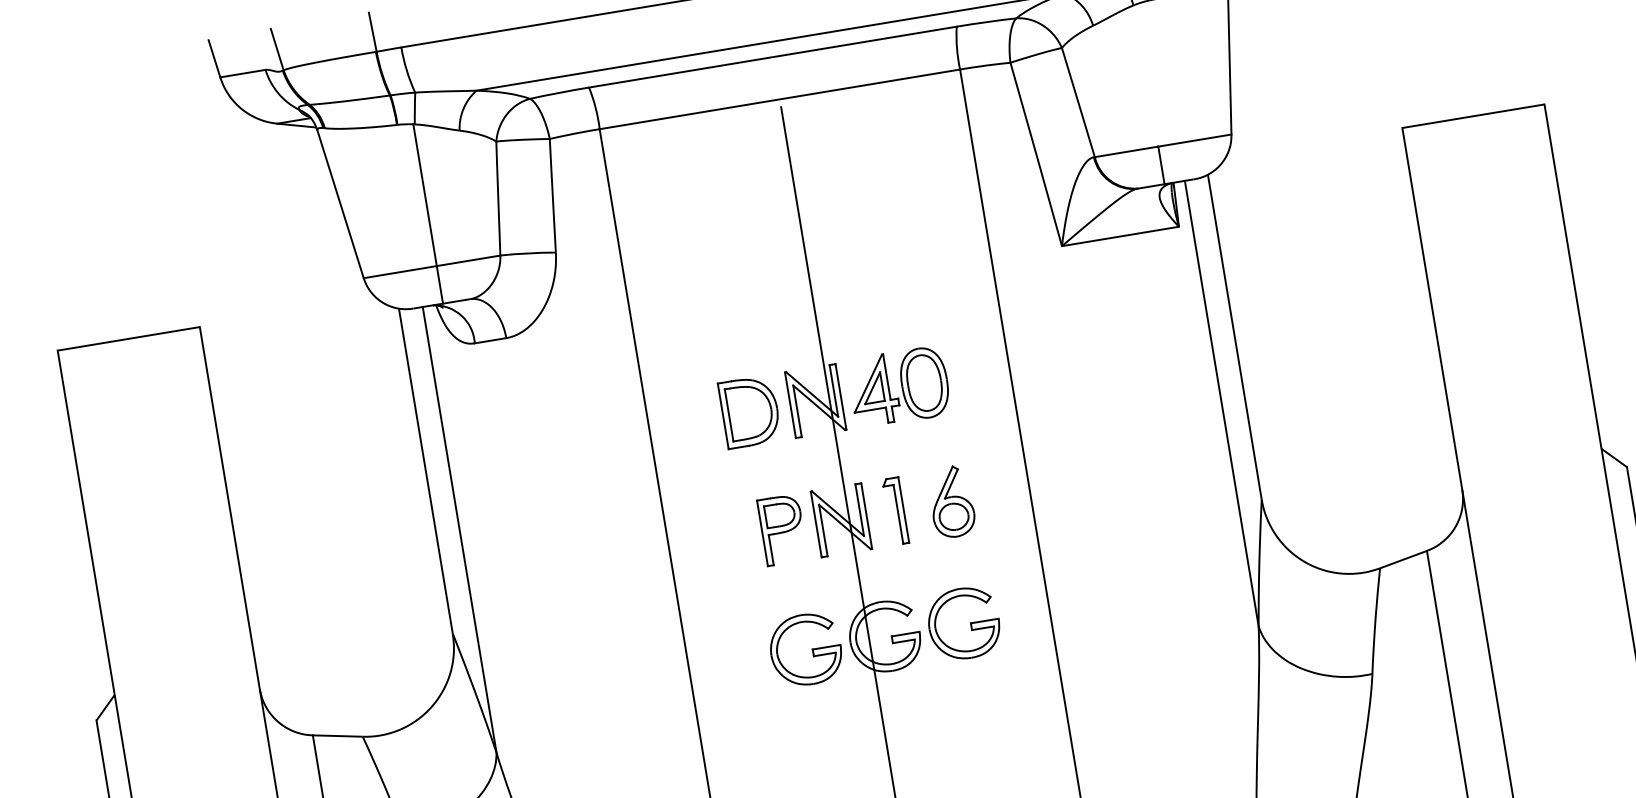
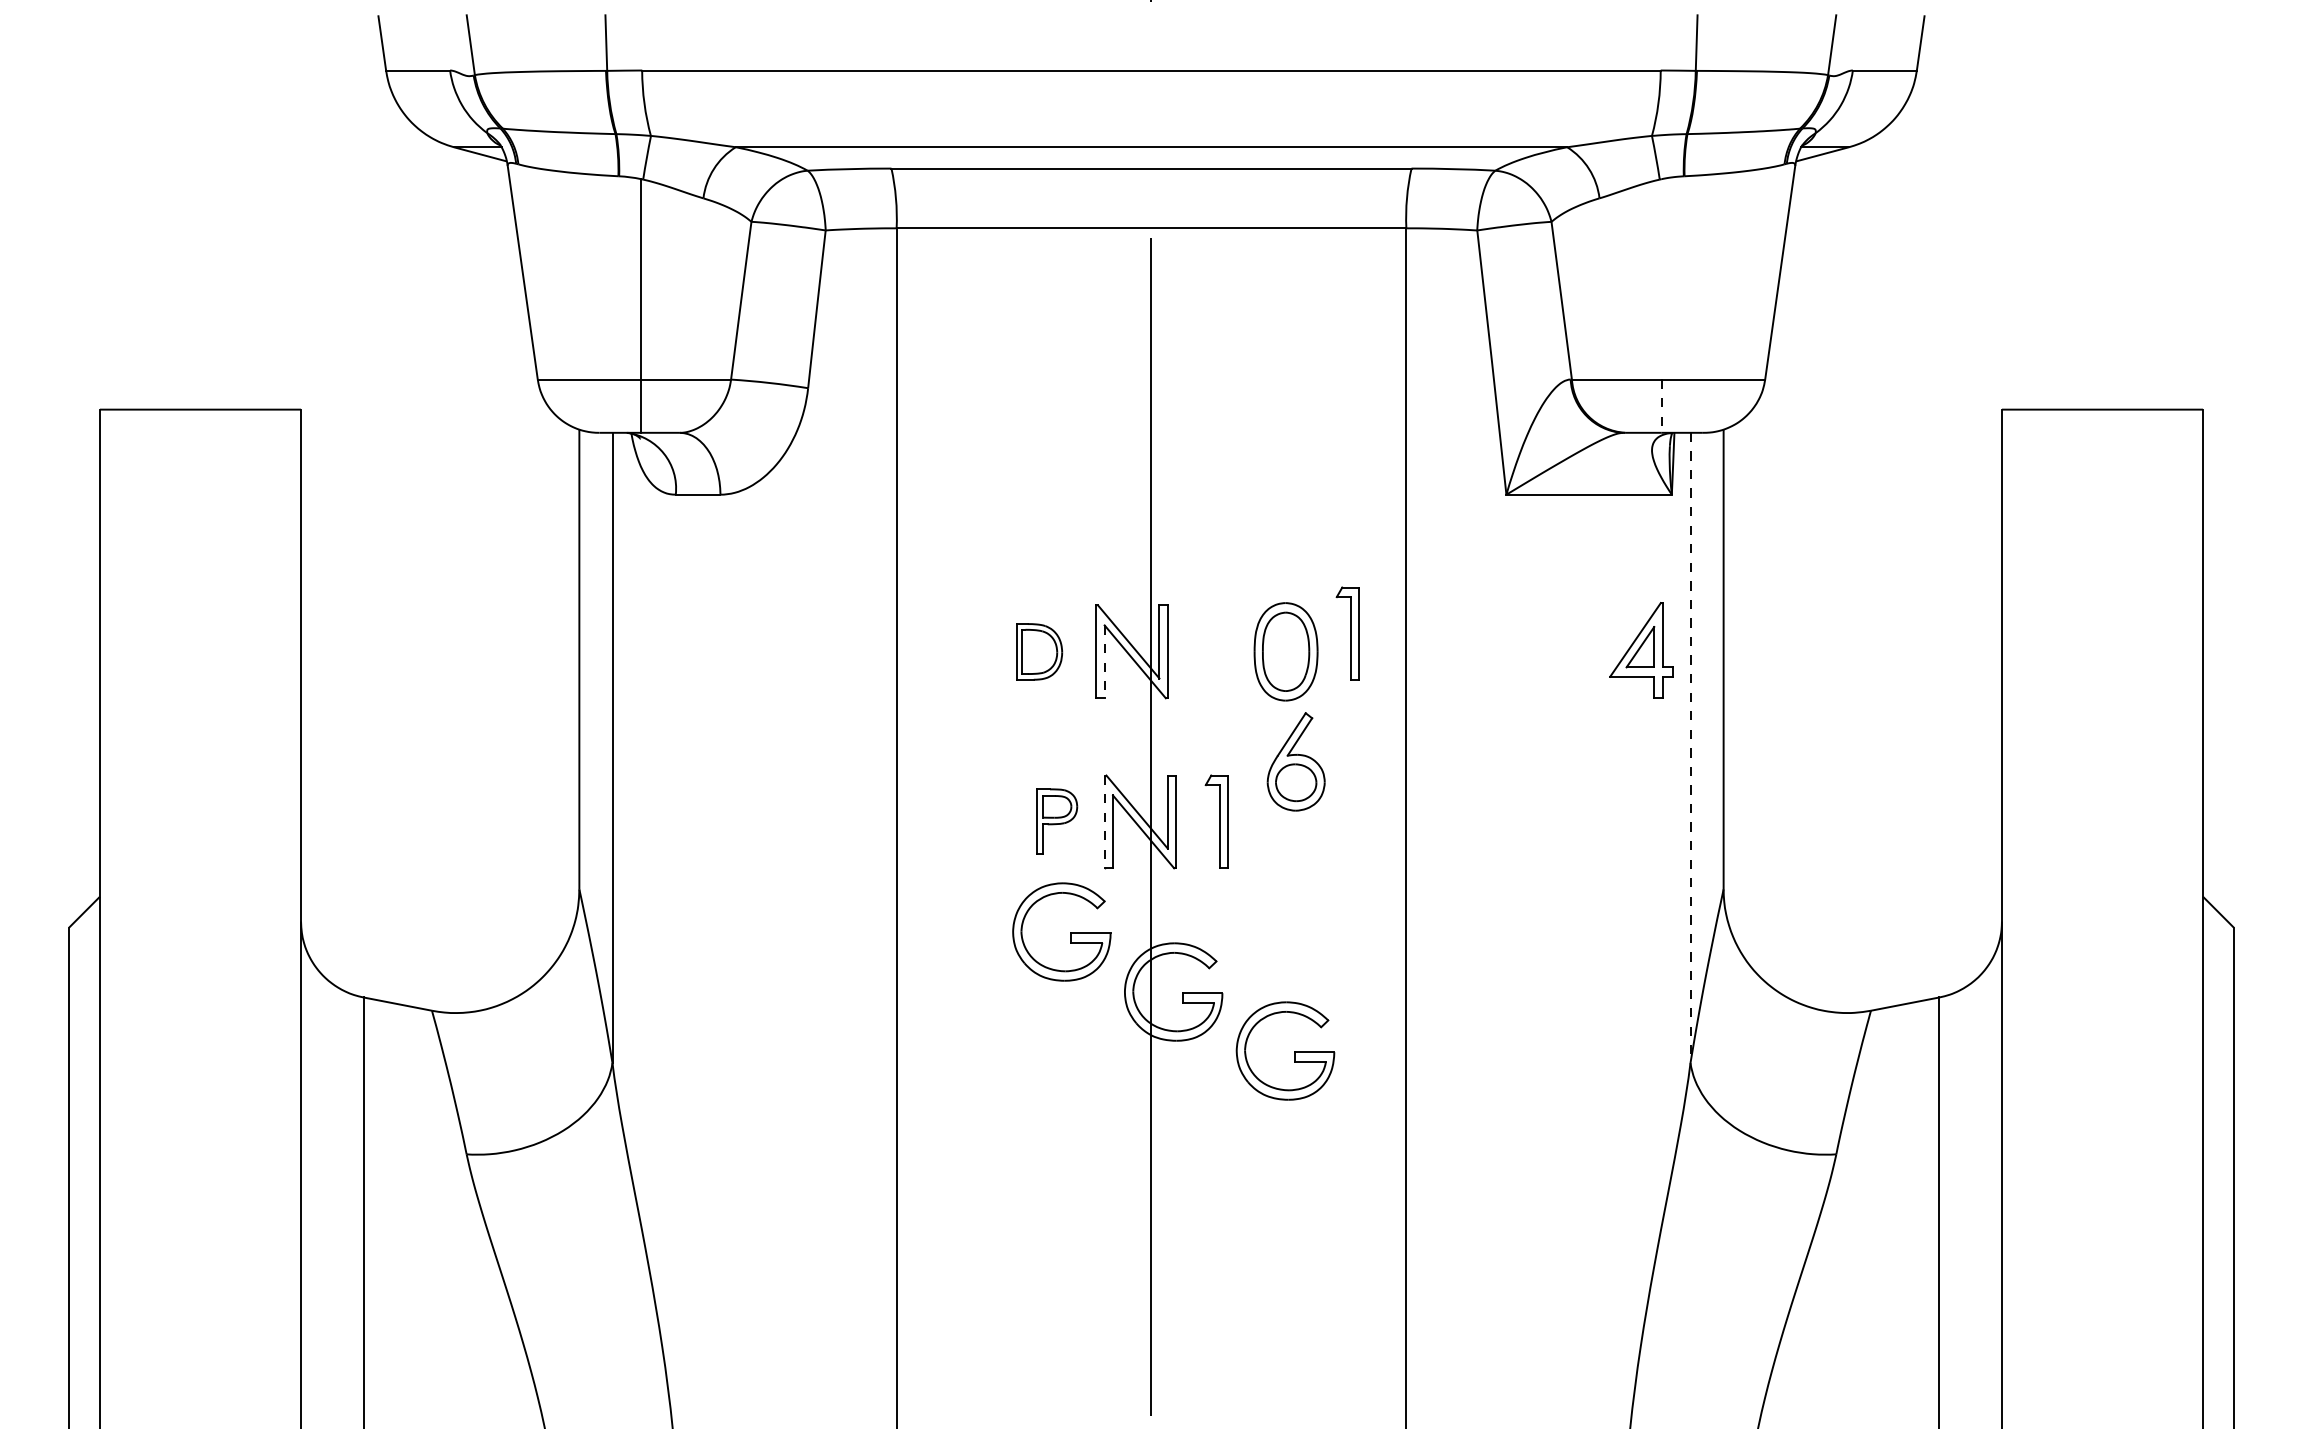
line: (1161, 165) -> (1661, 406), solid -> dashed
part: (965, 362) -> (1347, 633), added
part: (873, 390) -> (1641, 650), moved
line: (1221, 404) -> (1690, 748), solid -> dashed
part: (750, 411) -> (1039, 651), size x0.6
line: (797, 411) -> (1104, 662), solid -> dashed
part: (951, 501) -> (1295, 761), moved
line: (816, 524) -> (1104, 822), solid -> dashed
part: (782, 529) -> (1057, 821), size x0.7
part: (970, 622) -> (1294, 1051), moved
part: (812, 649) -> (1070, 932), moved

